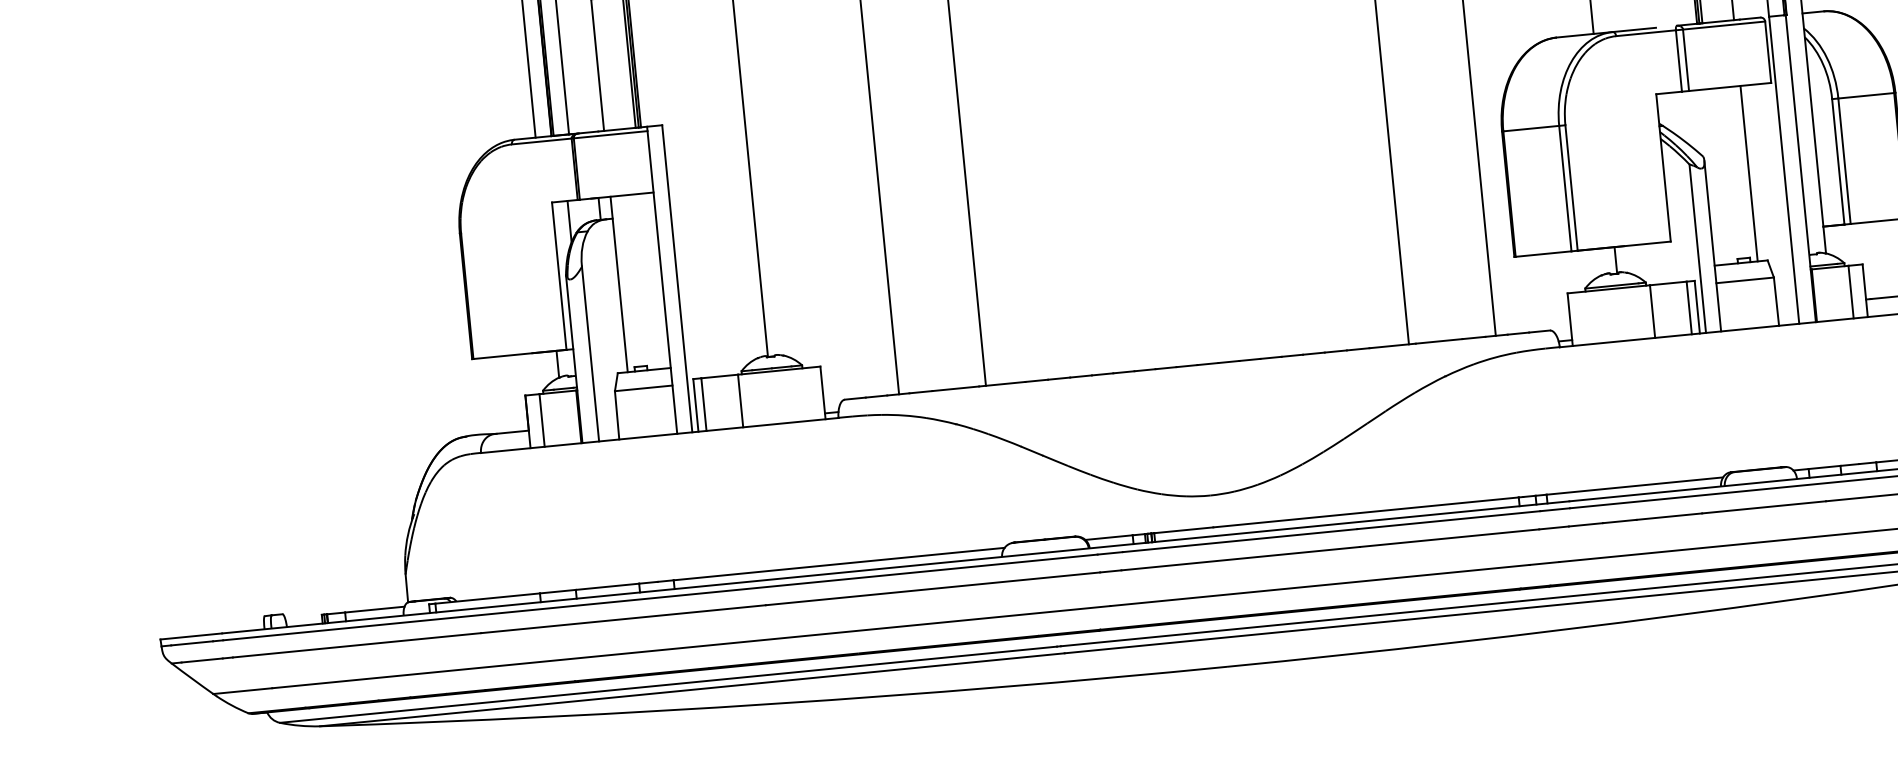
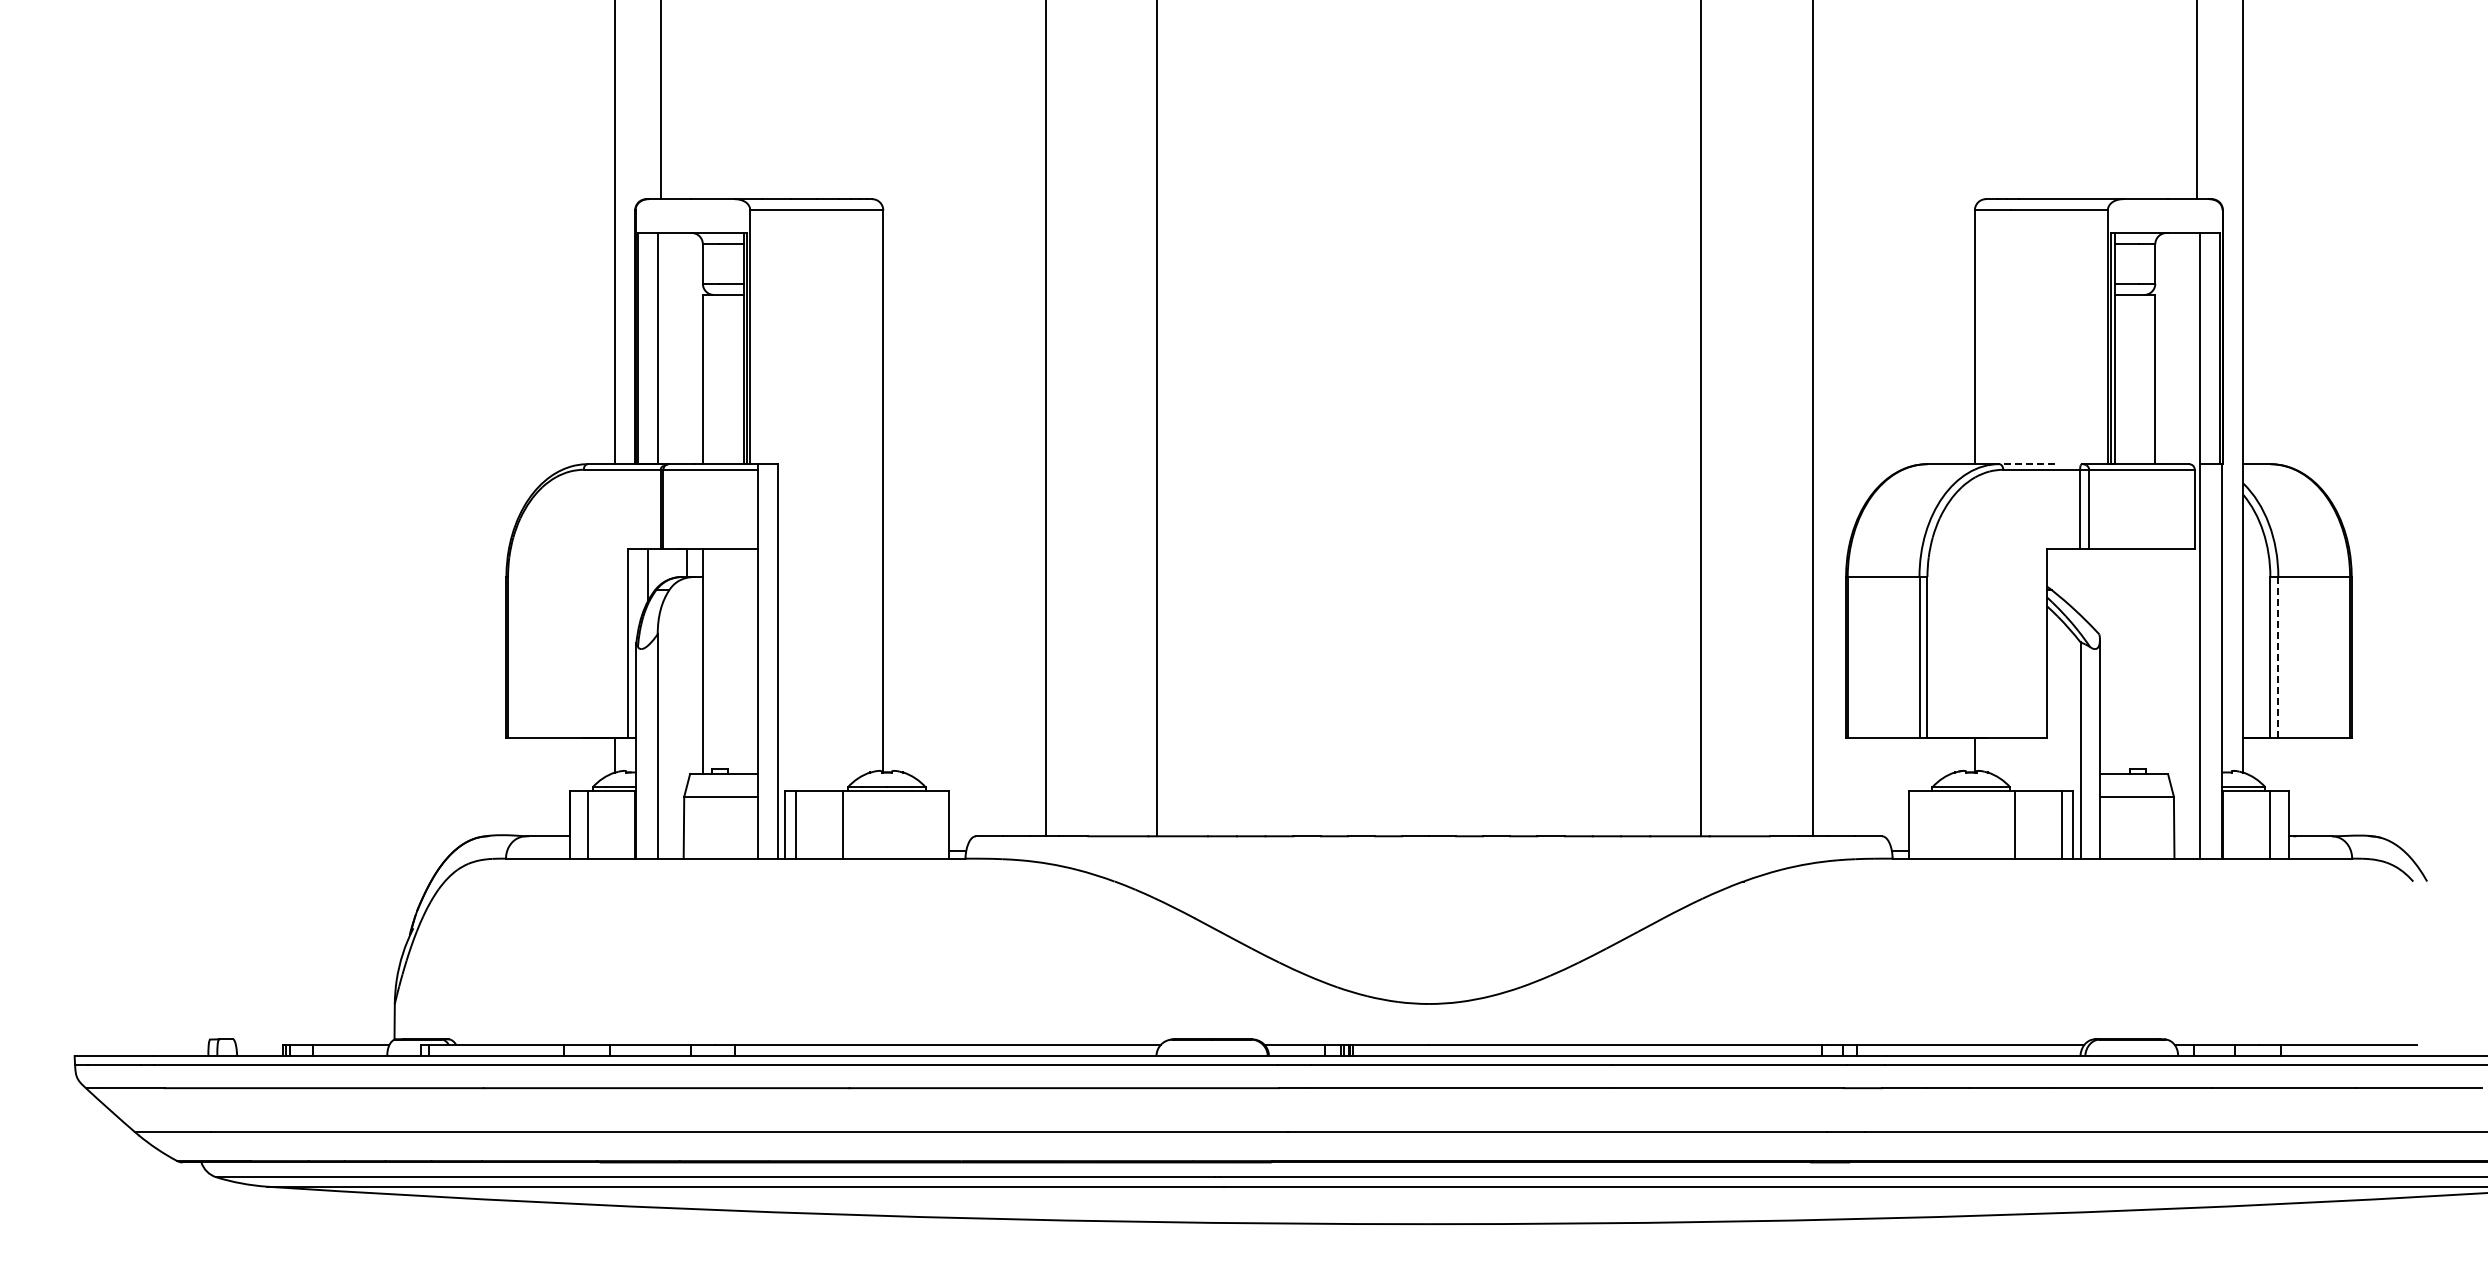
line: (1634, 30) -> (2027, 464), solid -> dashed
line: (1844, 161) -> (2278, 657), solid -> dashed
line: (1749, 173) -> (2155, 661), removed

